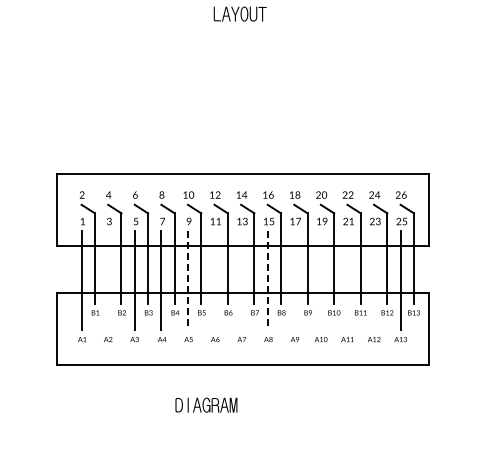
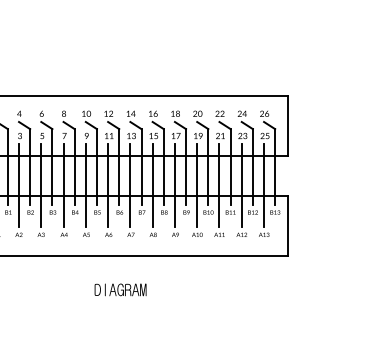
line: (108, 280) -> (19, 185), added
line: (214, 280) -> (108, 185), added
line: (241, 280) -> (130, 185), added
line: (294, 280) -> (175, 185), added
line: (320, 280) -> (196, 185), added
line: (347, 280) -> (219, 185), added
line: (374, 280) -> (242, 185), added
line: (187, 281) -> (85, 186), dashed -> solid
line: (267, 281) -> (152, 186), dashed -> solid
text: (206, 404) -> (120, 289), moved

